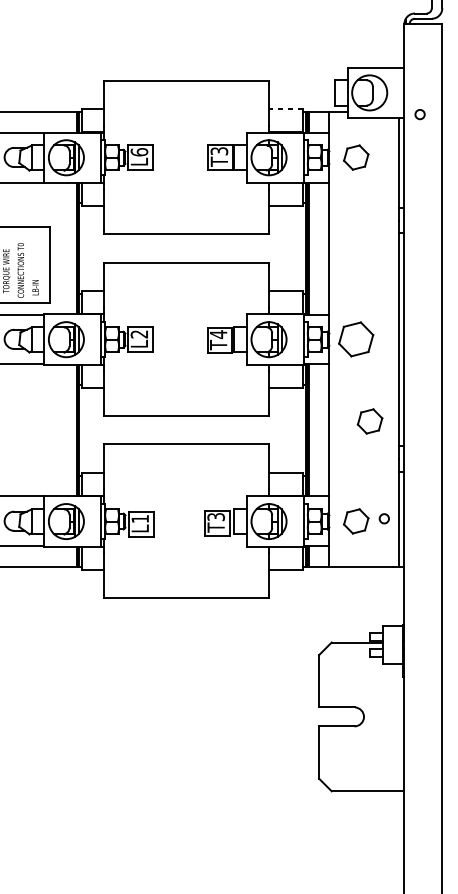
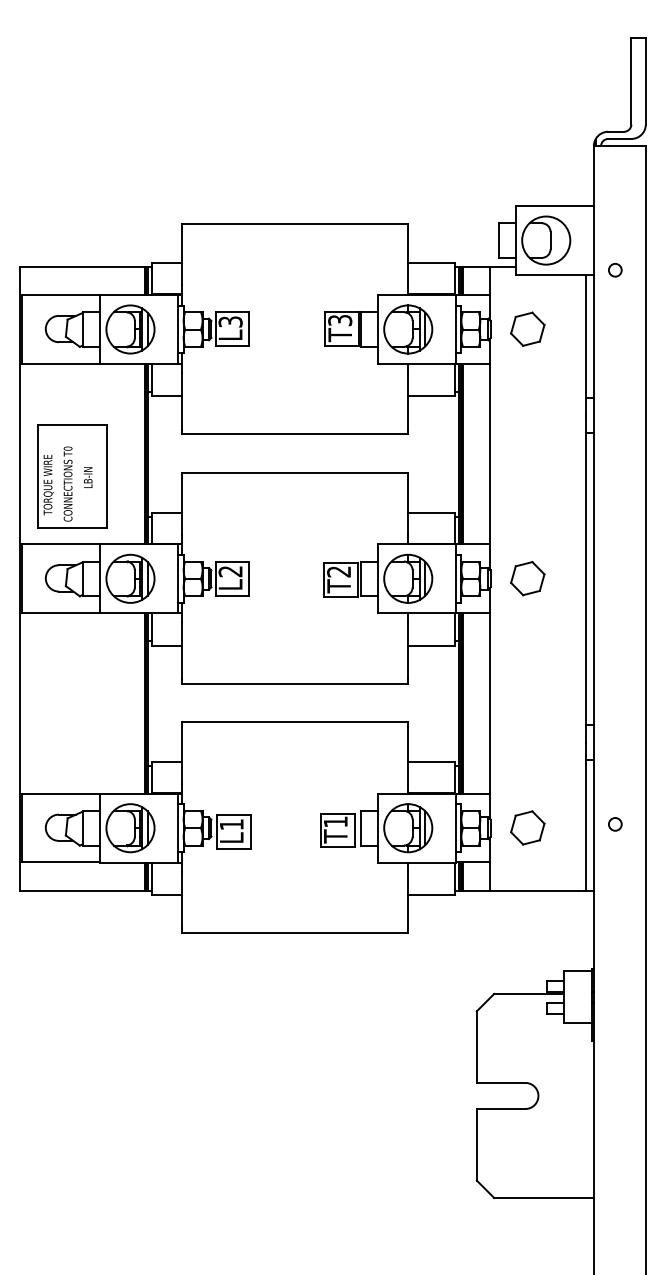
line: (285, 109) -> (431, 263), dashed -> solid
text: (139, 151) -> (230, 321), L6 -> L3
text: (35, 287) -> (88, 477), moved
text: (218, 334) -> (338, 571), T4 -> T2
part: (356, 339) -> (527, 578), size x0.71
part: (369, 421) -> (546, 690), removed
text: (215, 516) -> (335, 821), T3 -> T1
circle: (384, 518) -> (615, 824), moved

